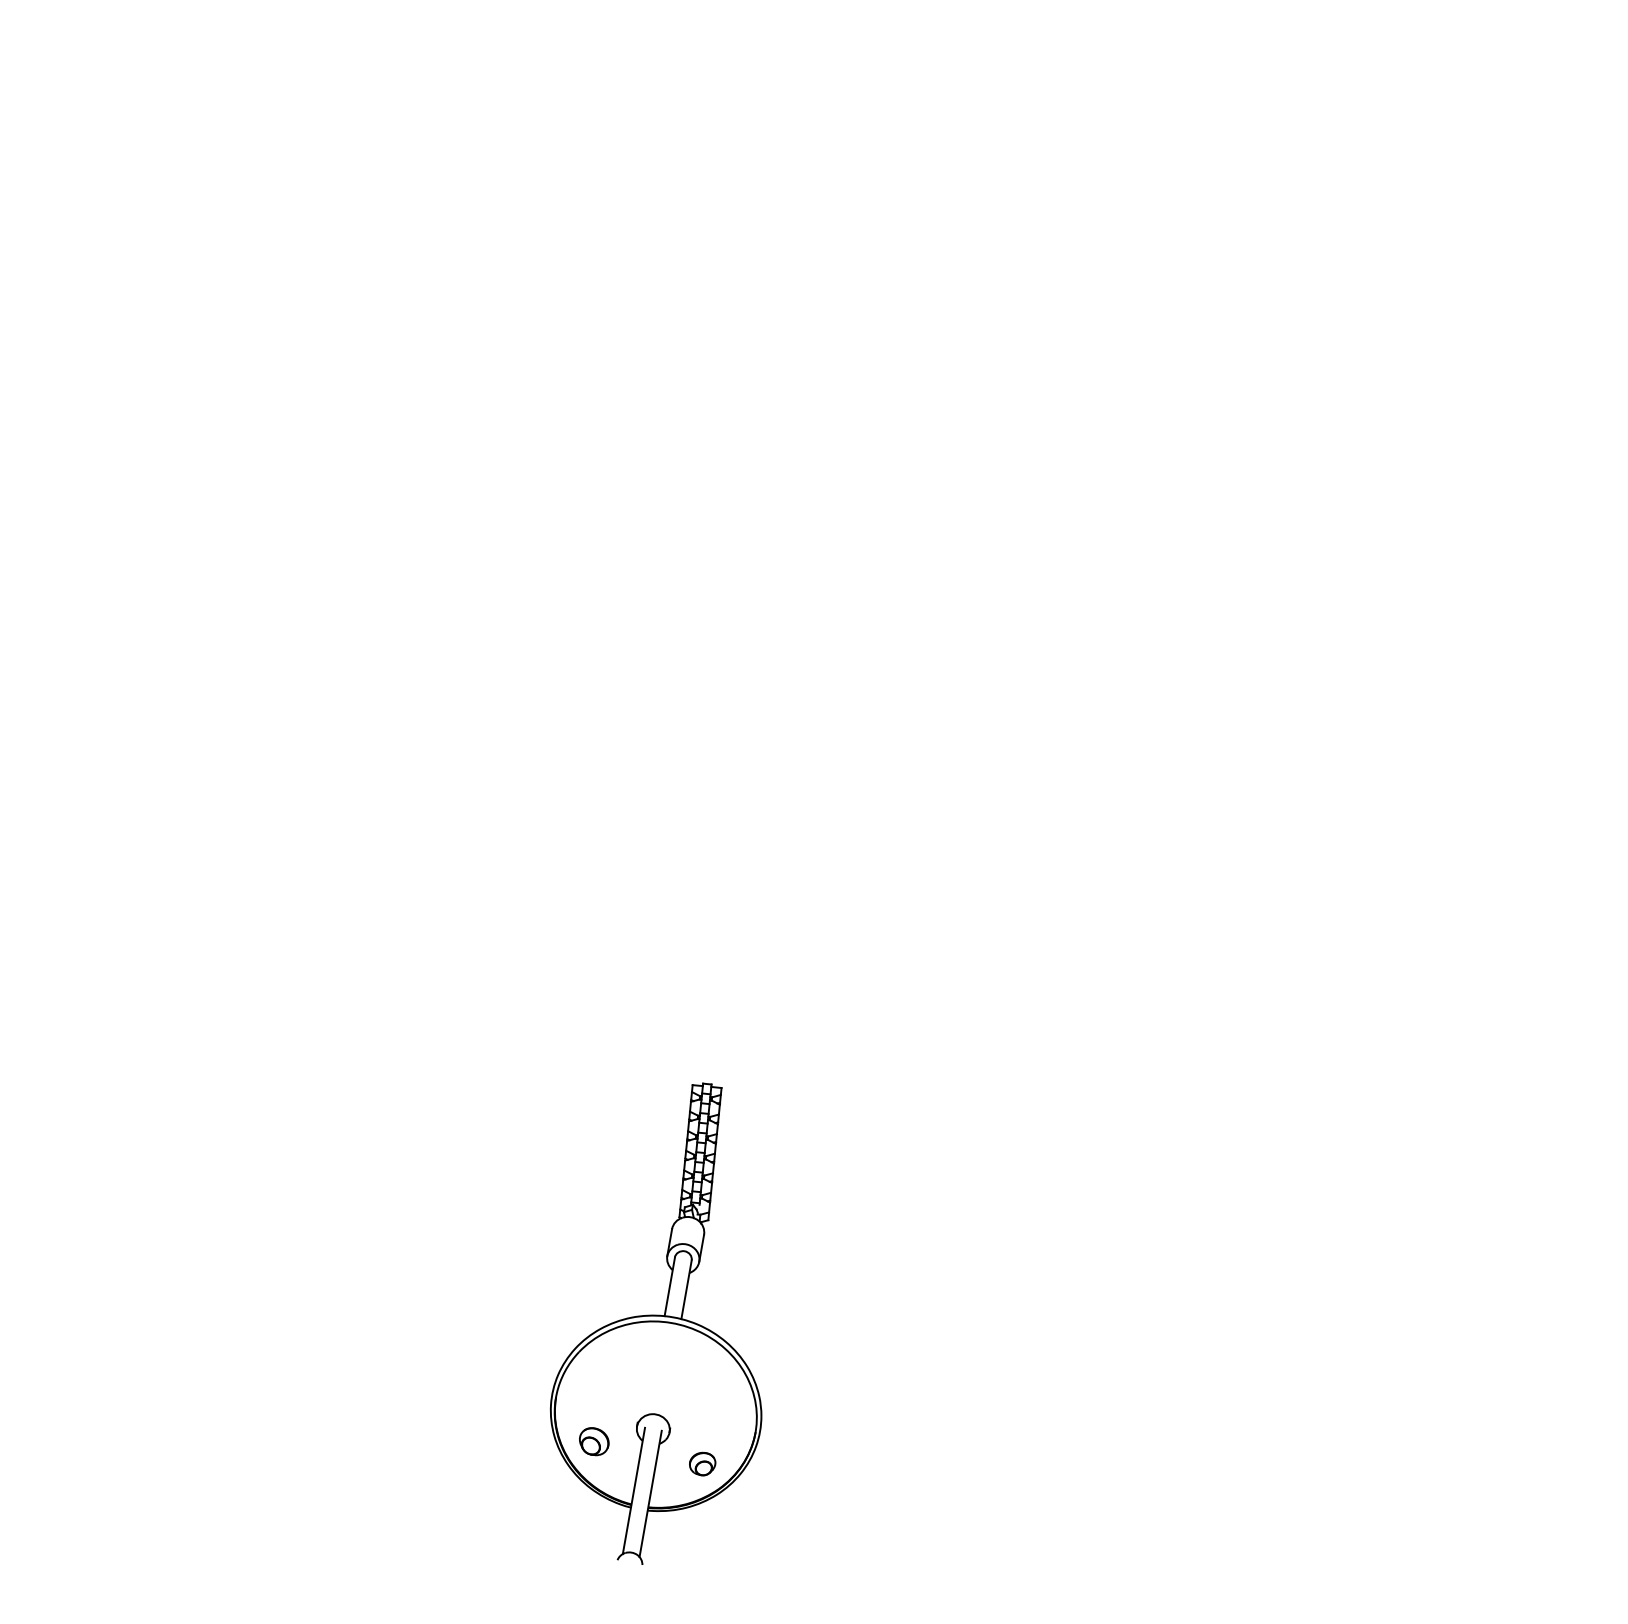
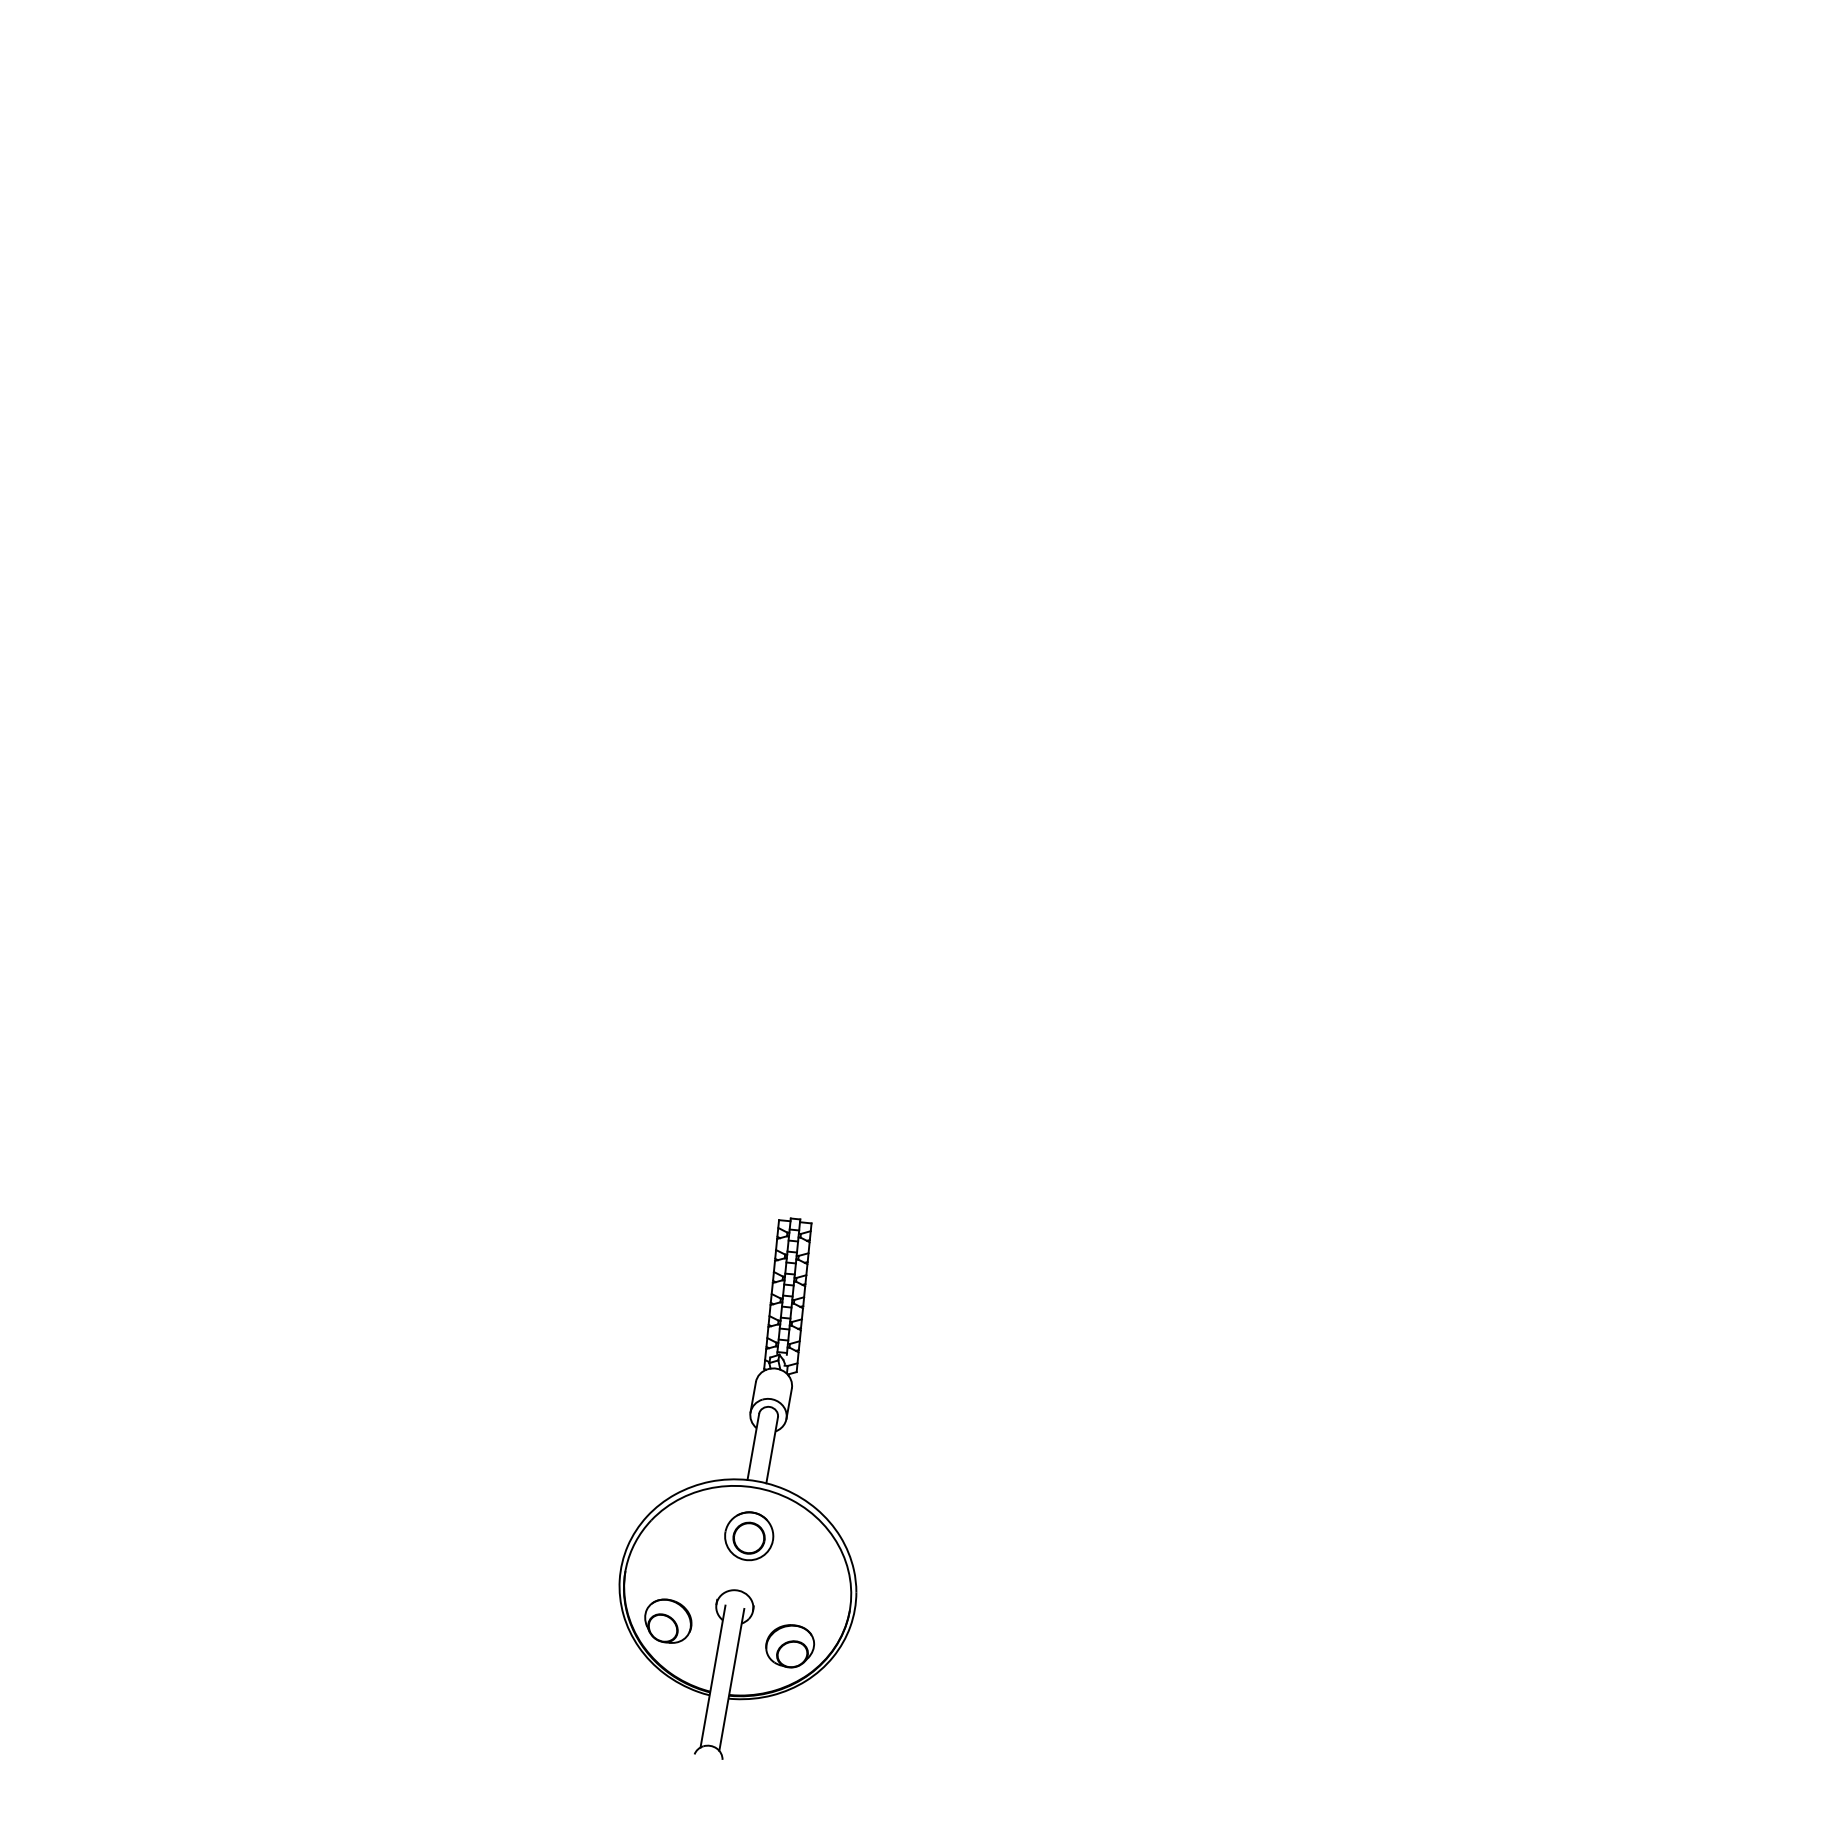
part: (666, 1366) -> (749, 1536), added
part: (594, 1441) -> (668, 1620), size x1.43
part: (702, 1464) -> (790, 1646), size x1.67

